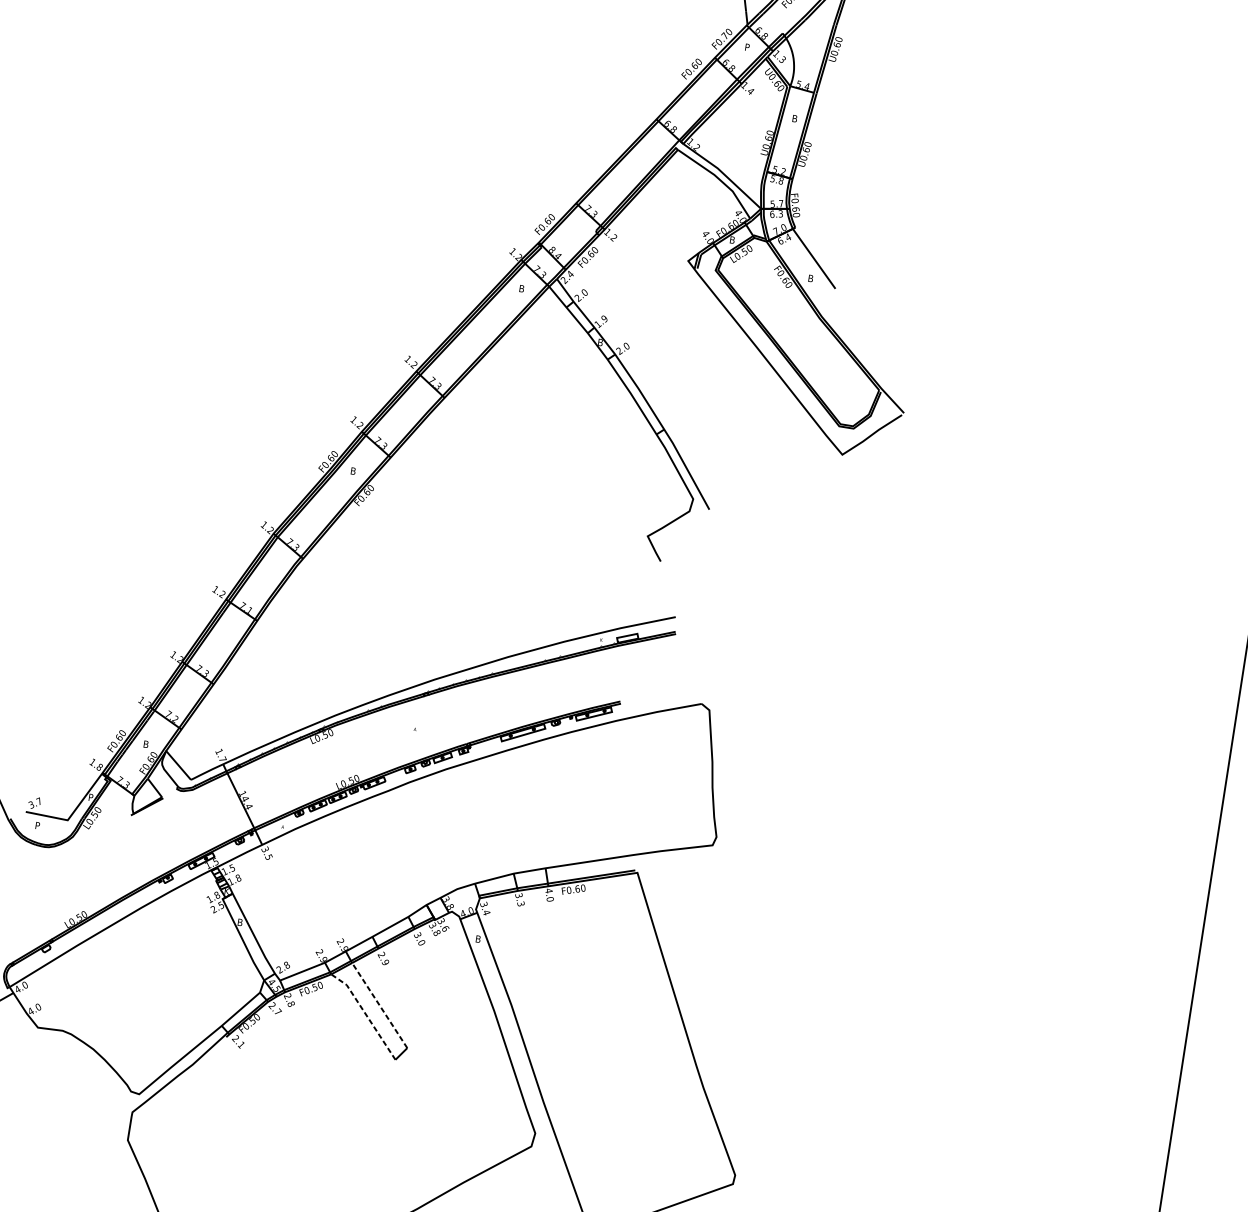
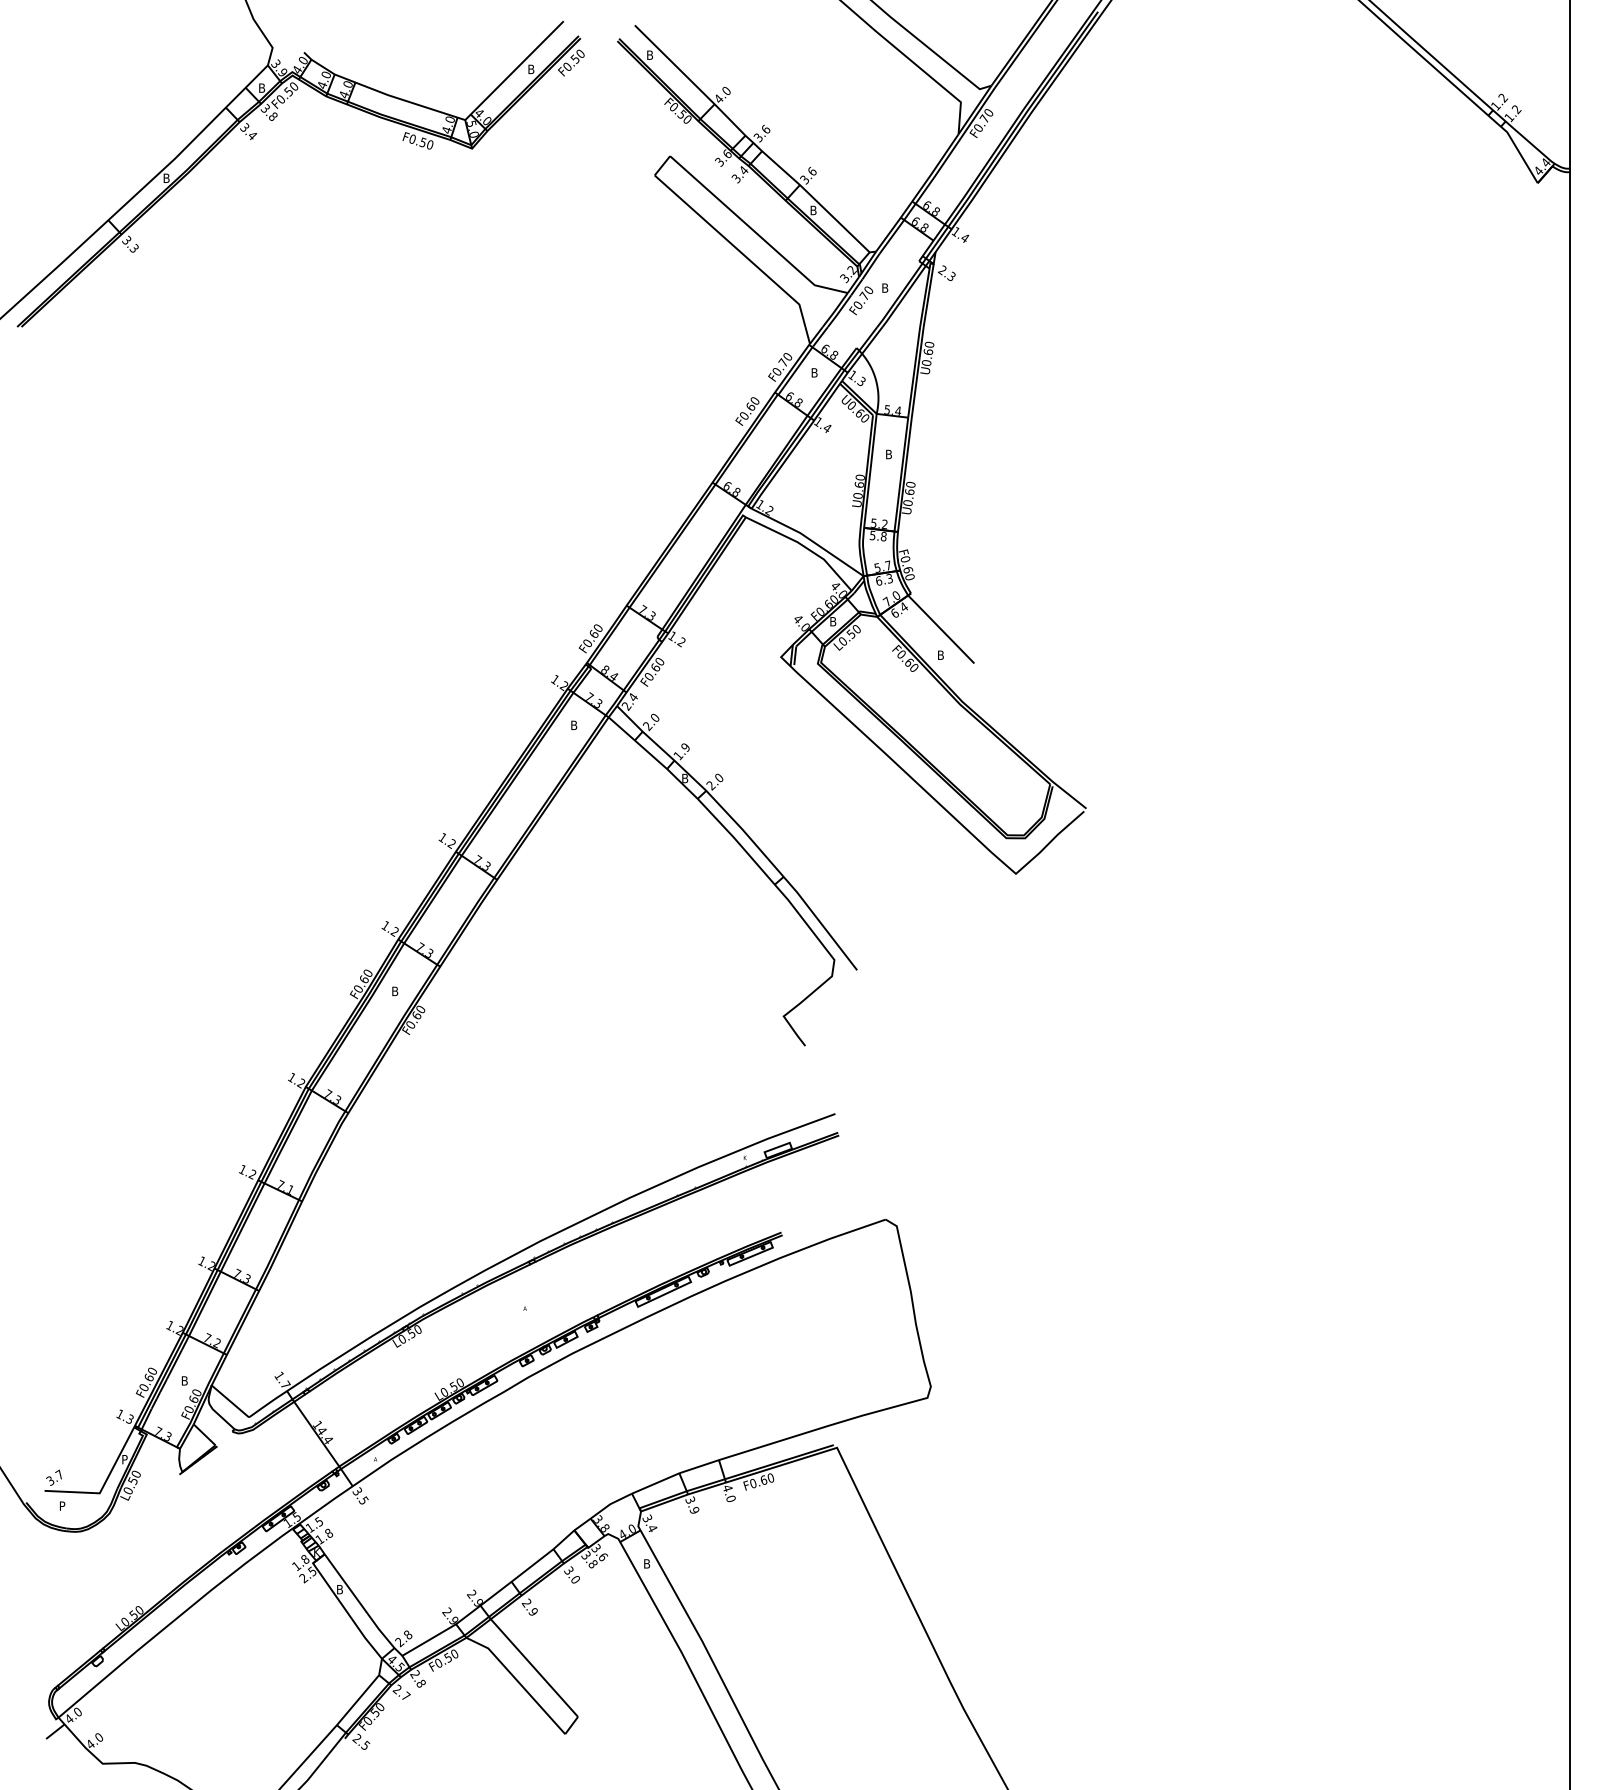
text: (747, 47) -> (814, 372), P -> B
text: (99, 766) -> (129, 1418), 1.8 -> 1.3
text: (521, 903) -> (694, 1509), 3.3 -> 3.9
line: (379, 1005) -> (534, 1667), dashed -> solid
line: (365, 1013) -> (518, 1681), dashed -> solid
text: (241, 1044) -> (365, 1745), 2.1 -> 2.5

